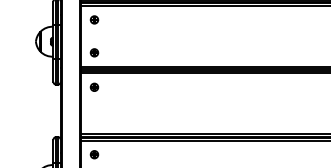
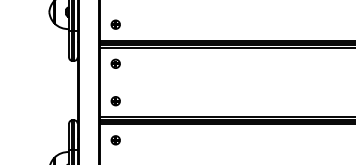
part: (94, 119) -> (115, 100), added

